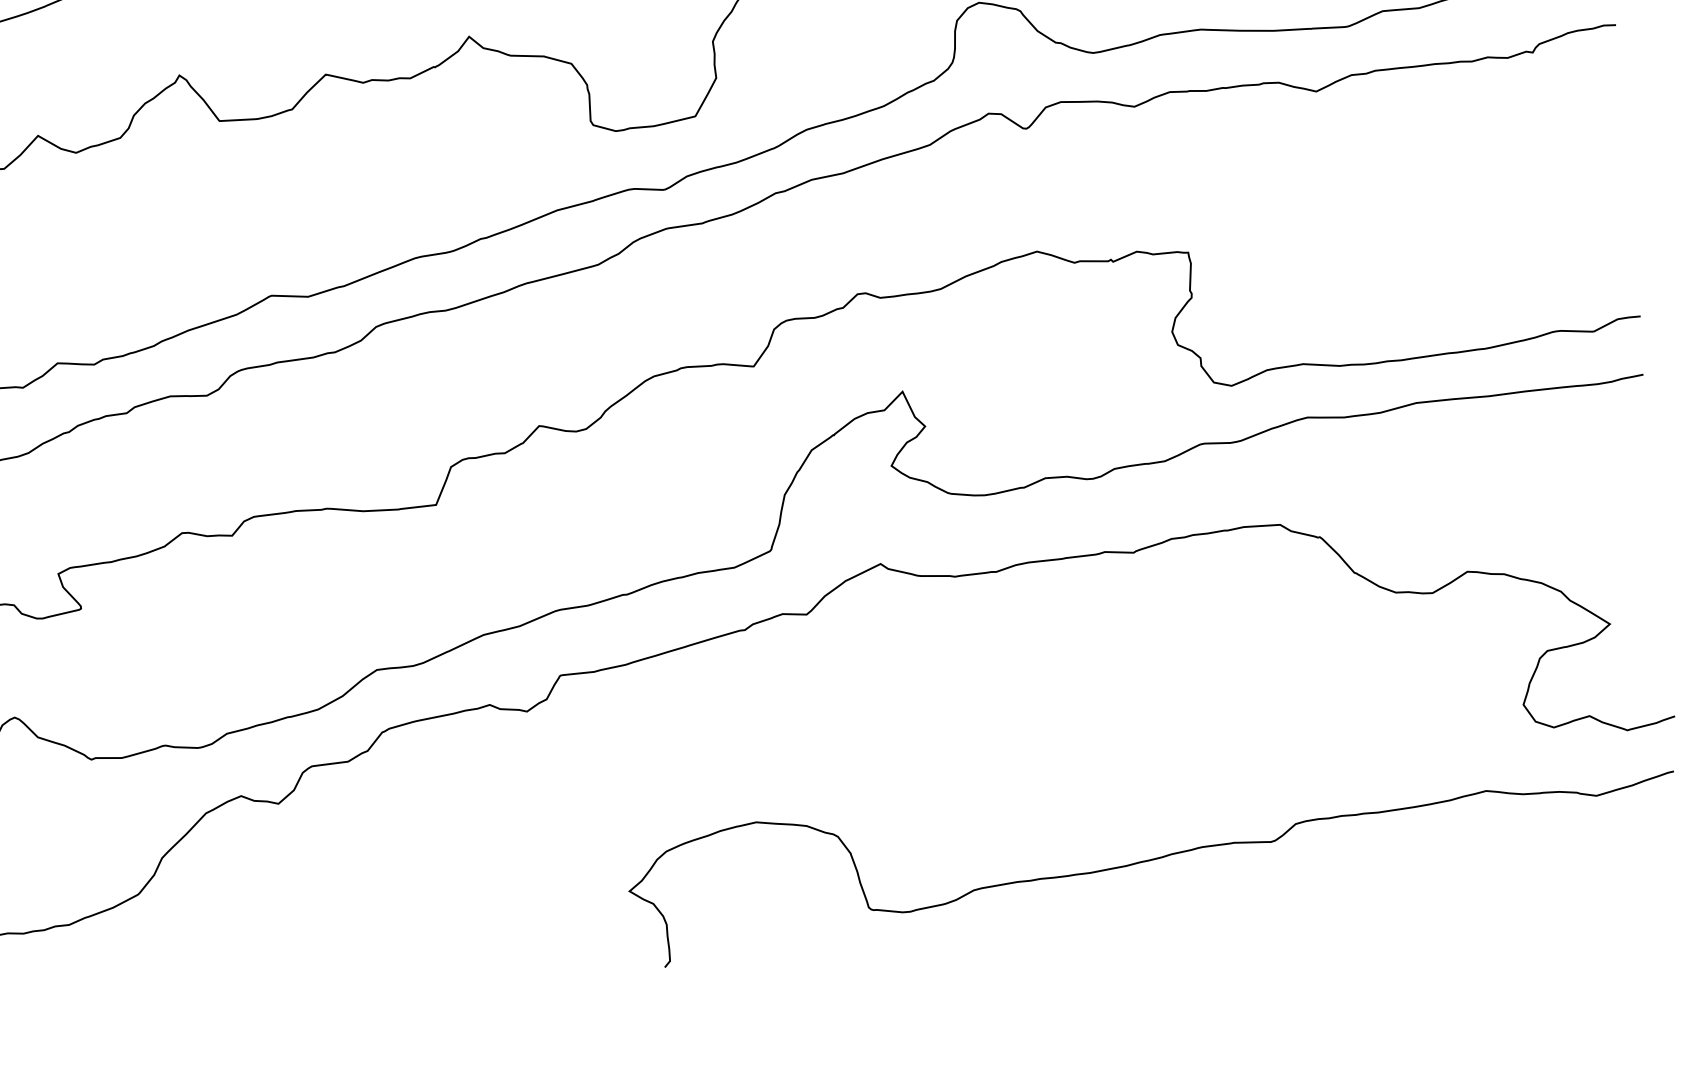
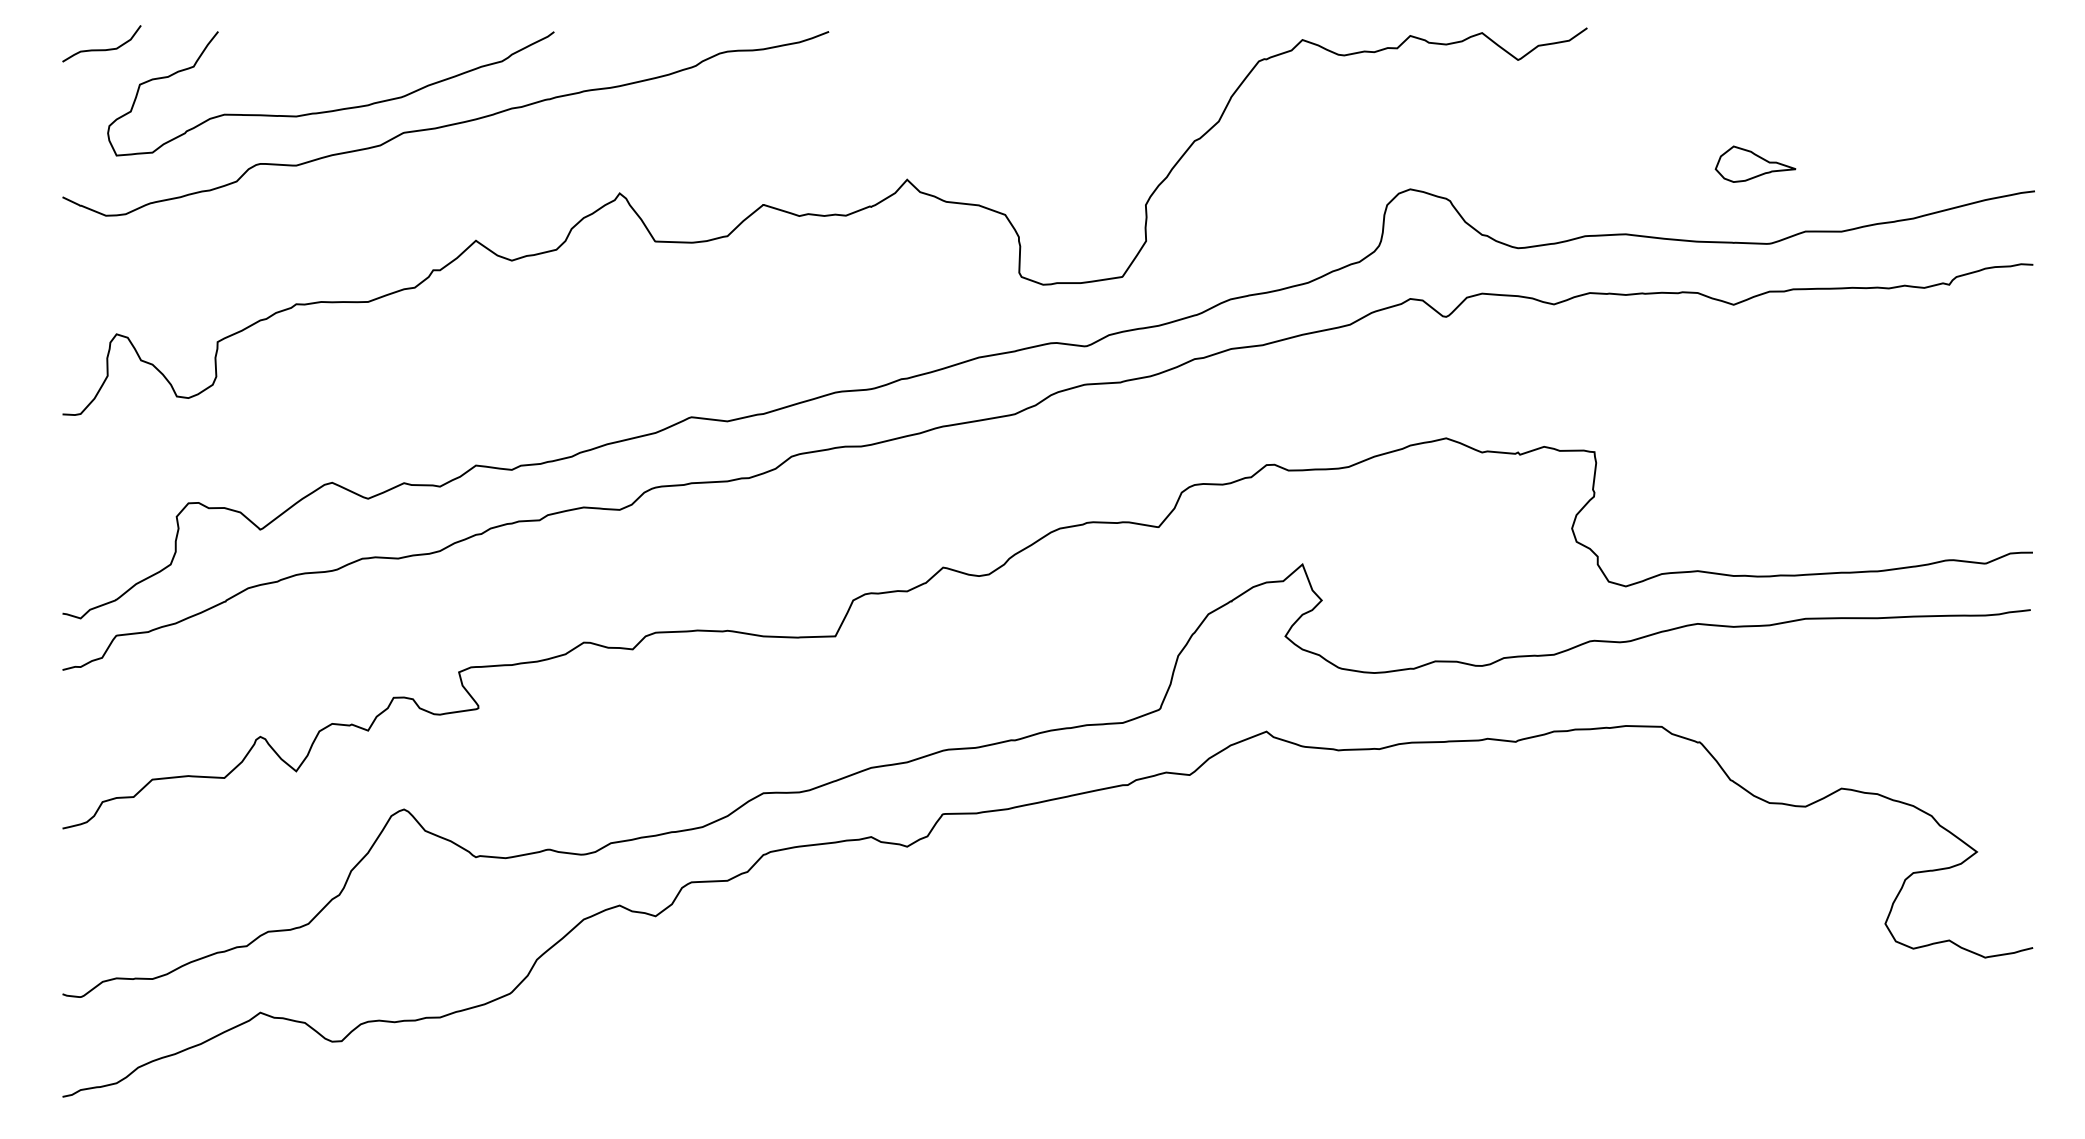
curve: (1153, 858) -> (1509, 1043), removed

